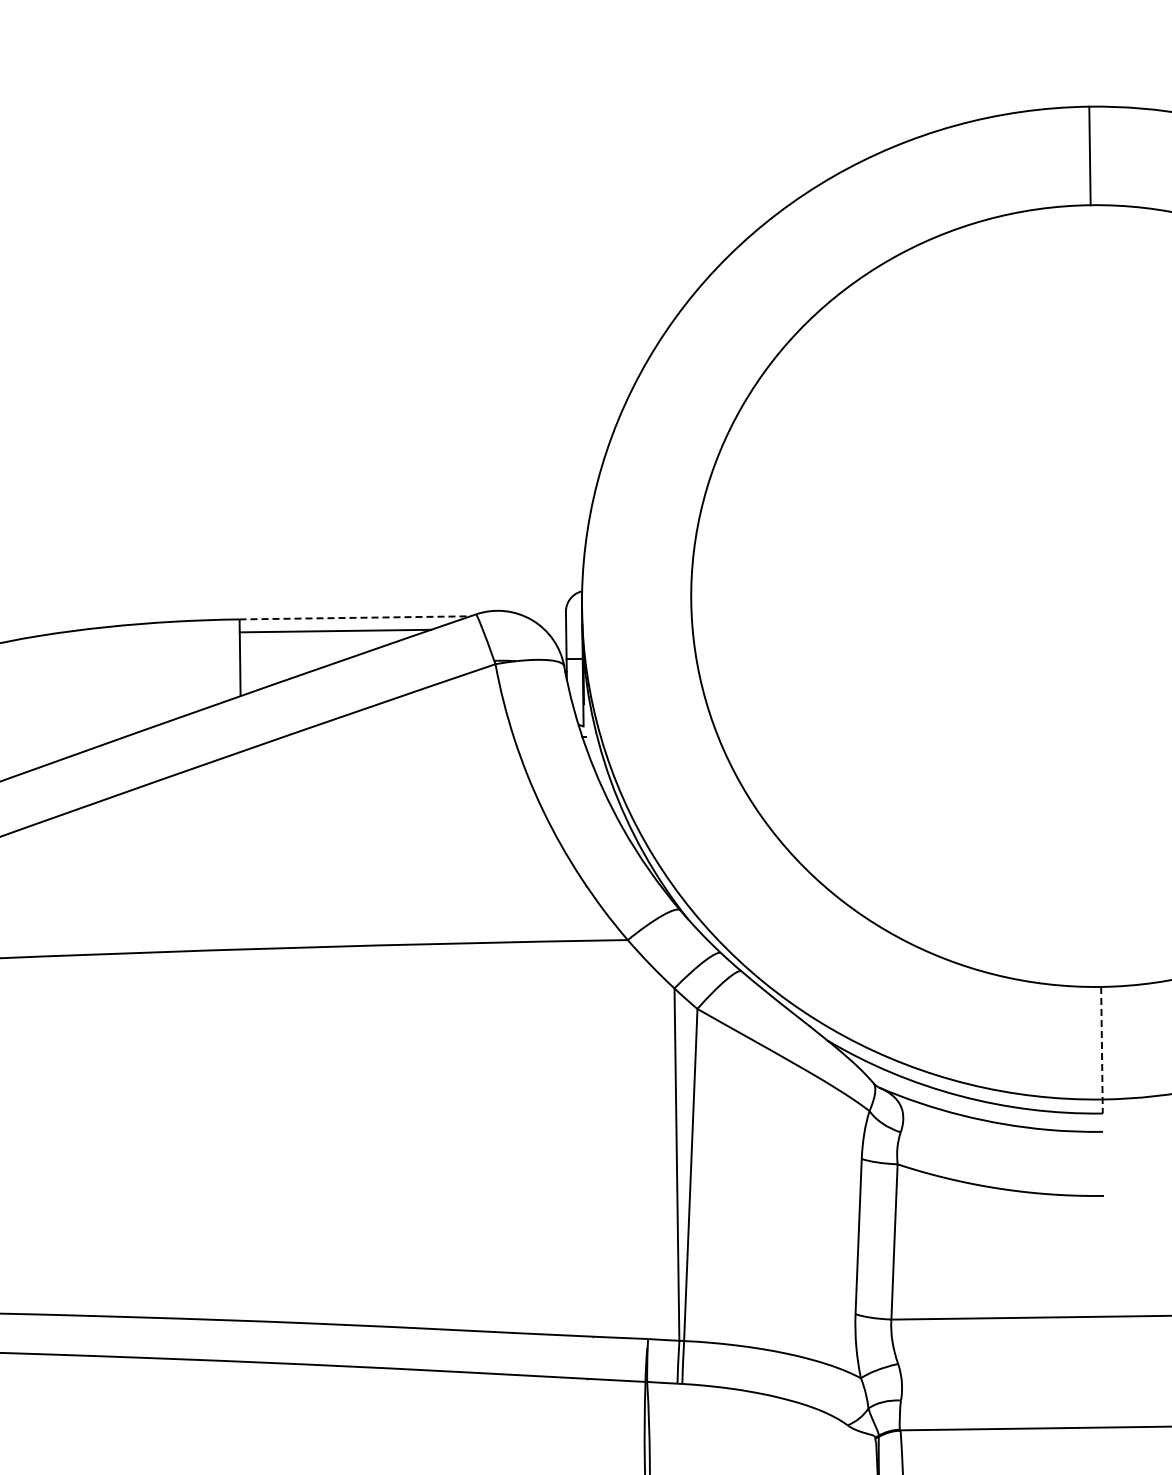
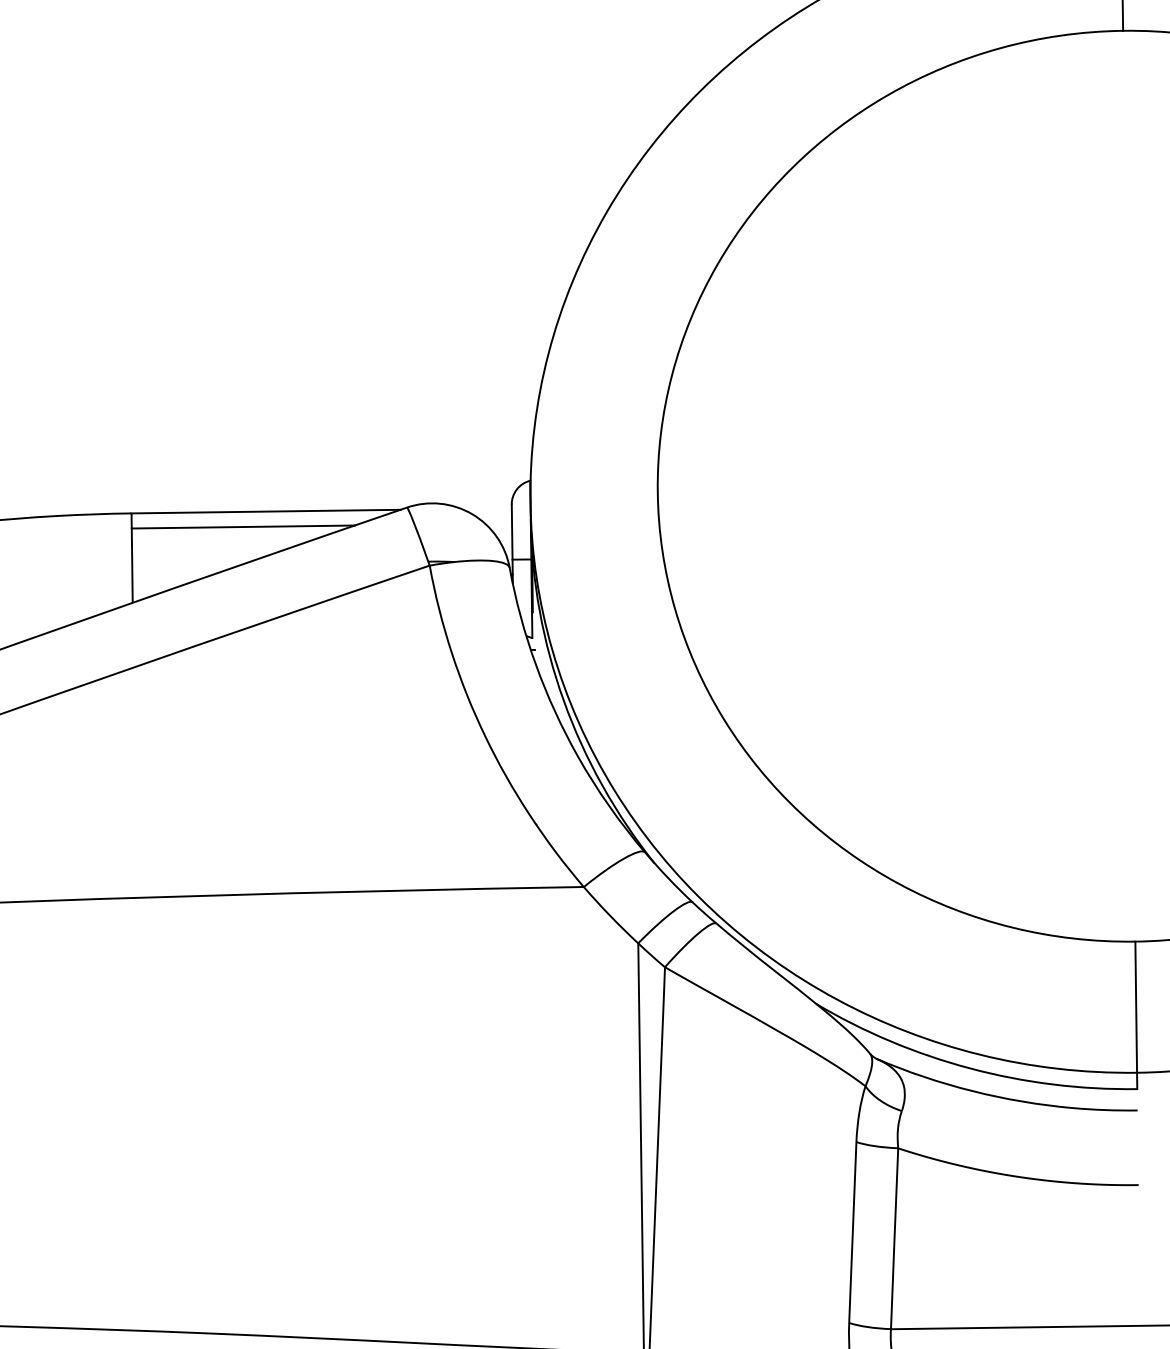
line: (355, 617) -> (266, 511), dashed -> solid
line: (1101, 1050) -> (1135, 1015), dashed -> solid

